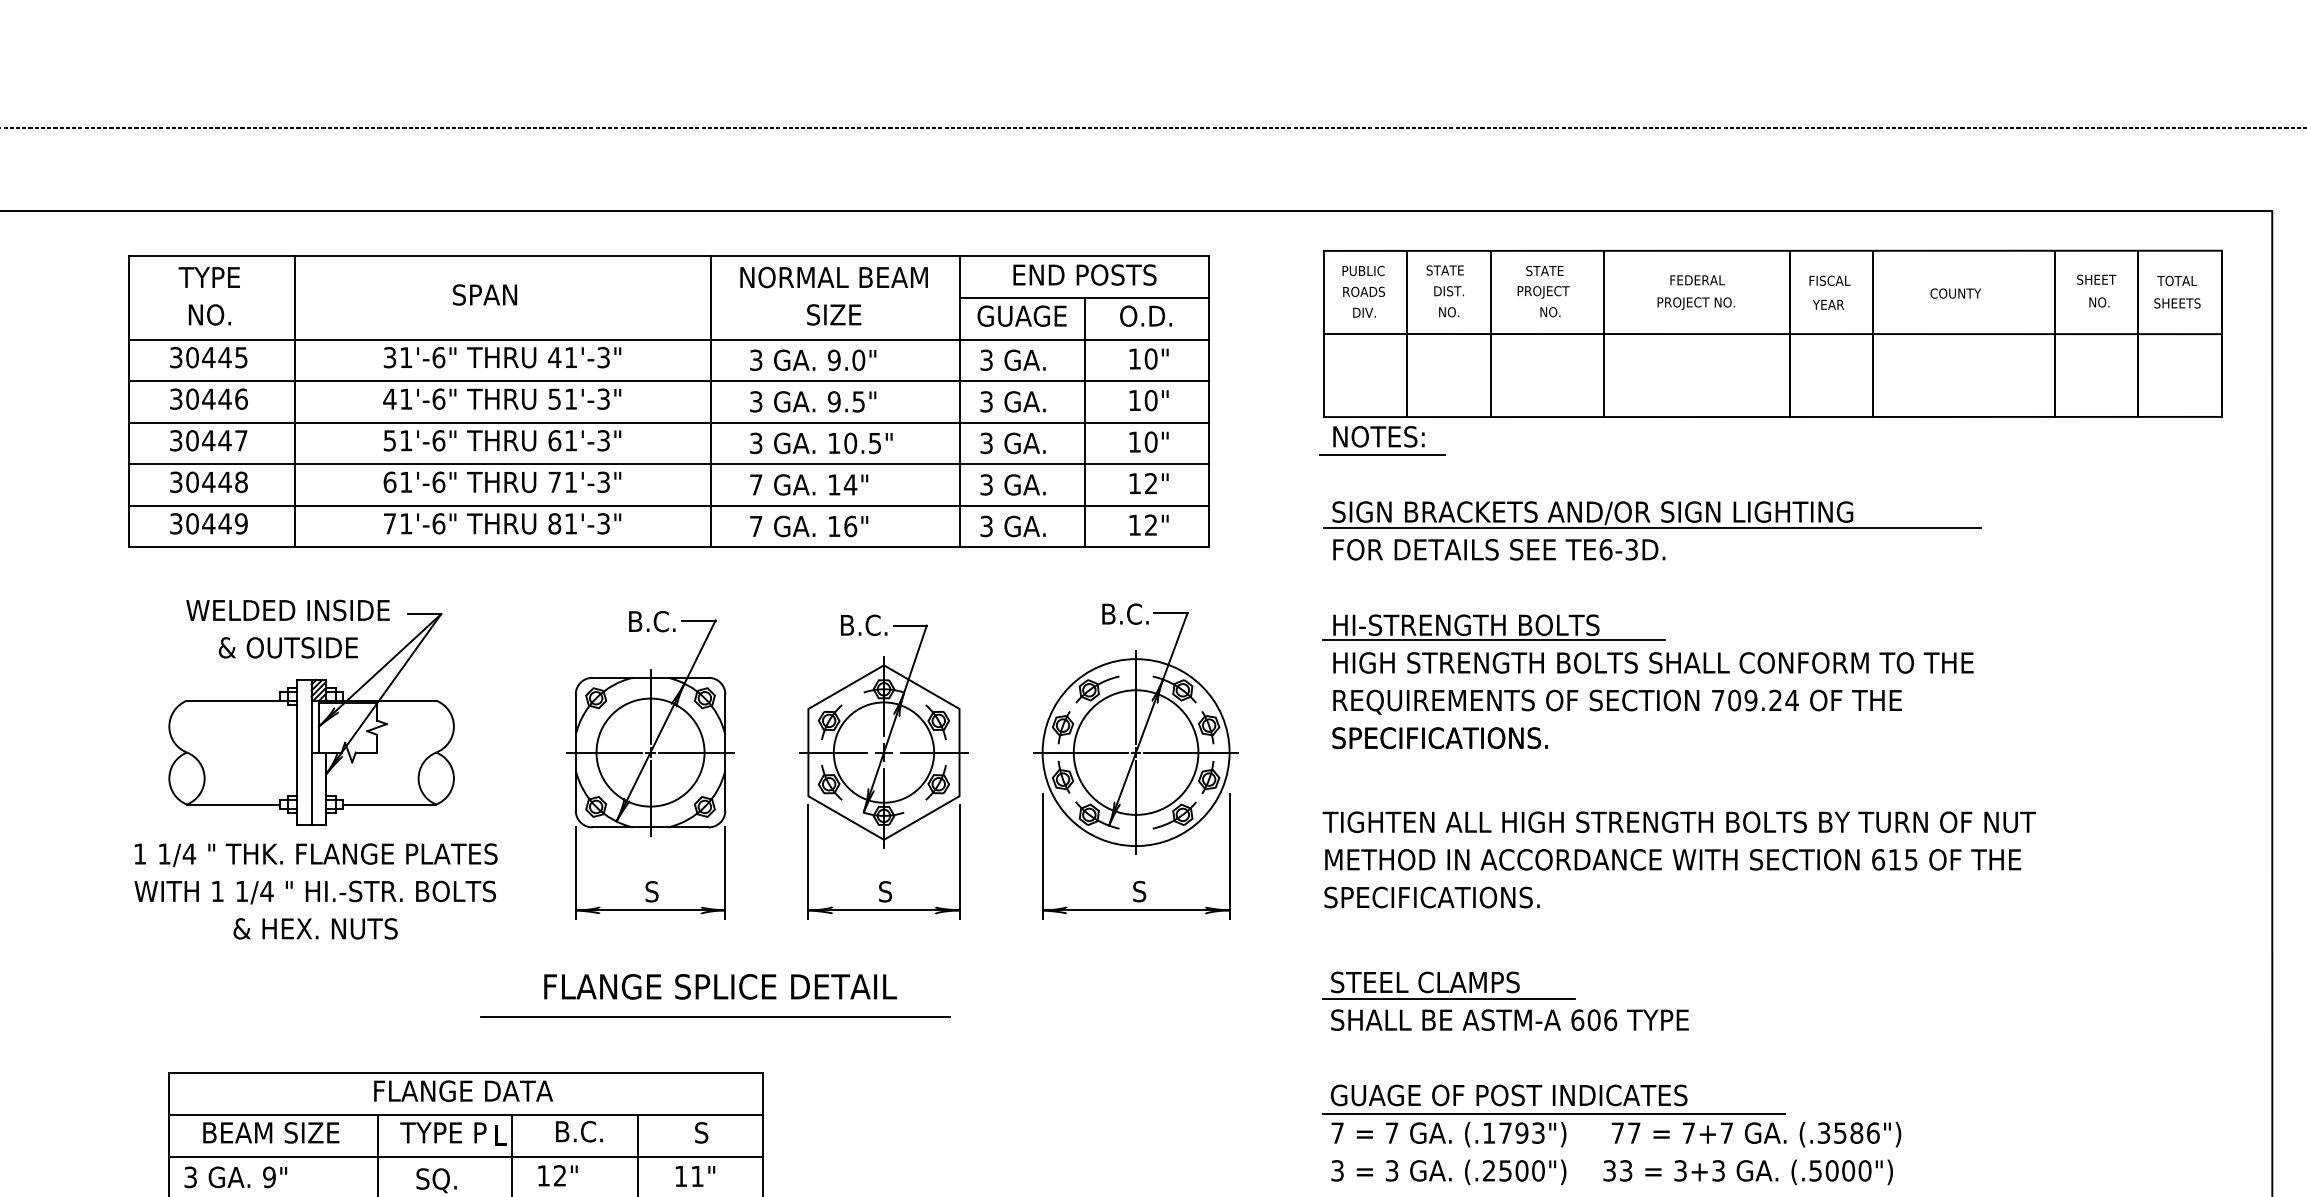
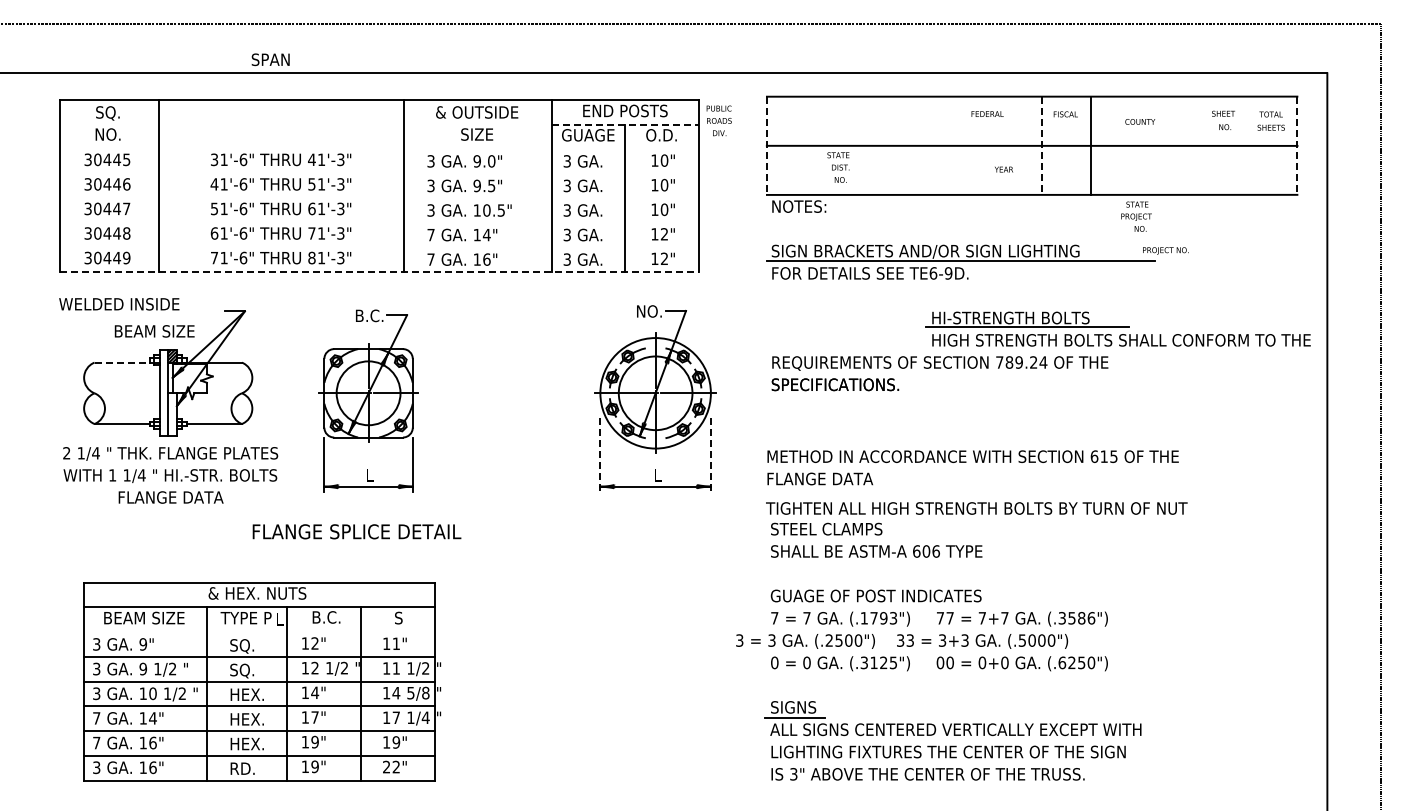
text: (833, 277) -> (476, 112), NORMAL BEAM -> & OUTSIDE
text: (208, 279) -> (107, 113), TYPE -> SQ.
text: (1362, 291) -> (718, 120), moved
text: (1445, 291) -> (838, 167), moved
text: (1543, 291) -> (1136, 216), moved
text: (484, 294) -> (270, 59), moved
line: (1085, 297) -> (625, 124), solid -> dashed
text: (1695, 302) -> (1165, 250), moved
text: (1829, 304) -> (1004, 169), moved
line: (1408, 333) -> (816, 145), removed
line: (1491, 333) -> (865, 145), removed
line: (1604, 333) -> (932, 145), removed
line: (2056, 333) -> (1199, 145), removed
line: (2138, 333) -> (1248, 145), removed
line: (1323, 335) -> (766, 146), solid -> dashed
line: (1790, 335) -> (1042, 146), solid -> dashed
line: (2221, 335) -> (1297, 146), solid -> dashed
line: (668, 340) -> (379, 149), removed
line: (668, 380) -> (379, 173), removed
line: (668, 423) -> (379, 198), removed
line: (1382, 455) -> (801, 217), removed
line: (668, 463) -> (379, 222), removed
line: (668, 505) -> (379, 247), removed
line: (670, 546) -> (380, 271), solid -> dashed
text: (1631, 549) -> (948, 273), TE6-3D. -> TE6-9D.
text: (288, 610) -> (119, 304), moved
text: (1125, 614) -> (649, 311), B.C. -> NO.
part: (1646, 642) -> (1117, 328), moved
text: (288, 648) -> (154, 331), & OUTSIDE -> BEAM SIZE
line: (234, 700) -> (122, 362), solid -> dashed
text: (1734, 700) -> (1009, 362), 709.24 -> 789.24
part: (883, 766) -> (506, 401), removed
text: (1678, 822) -> (976, 508), moved
text: (139, 854) -> (66, 453), 1 -> 2
line: (1042, 856) -> (600, 454), solid -> dashed
line: (1228, 856) -> (710, 454), solid -> dashed
text: (652, 891) -> (369, 475), S -> L
text: (1139, 891) -> (657, 475), S -> L
text: (1431, 896) -> (830, 478), SPECIFICATIONS. -> FLANGE DATA
text: (315, 928) -> (170, 497), & HEX. NUTS -> FLANGE DATA
text: (719, 986) -> (356, 531), moved
line: (1448, 998) -> (840, 538), removed
line: (714, 1016) -> (406, 549), removed
text: (462, 1091) -> (257, 593), FLANGE DATA -> & HEX. NUTS
line: (1553, 1113) -> (902, 606), removed
line: (466, 1157) -> (259, 632), removed
text: (1612, 1172) -> (902, 641), moved

